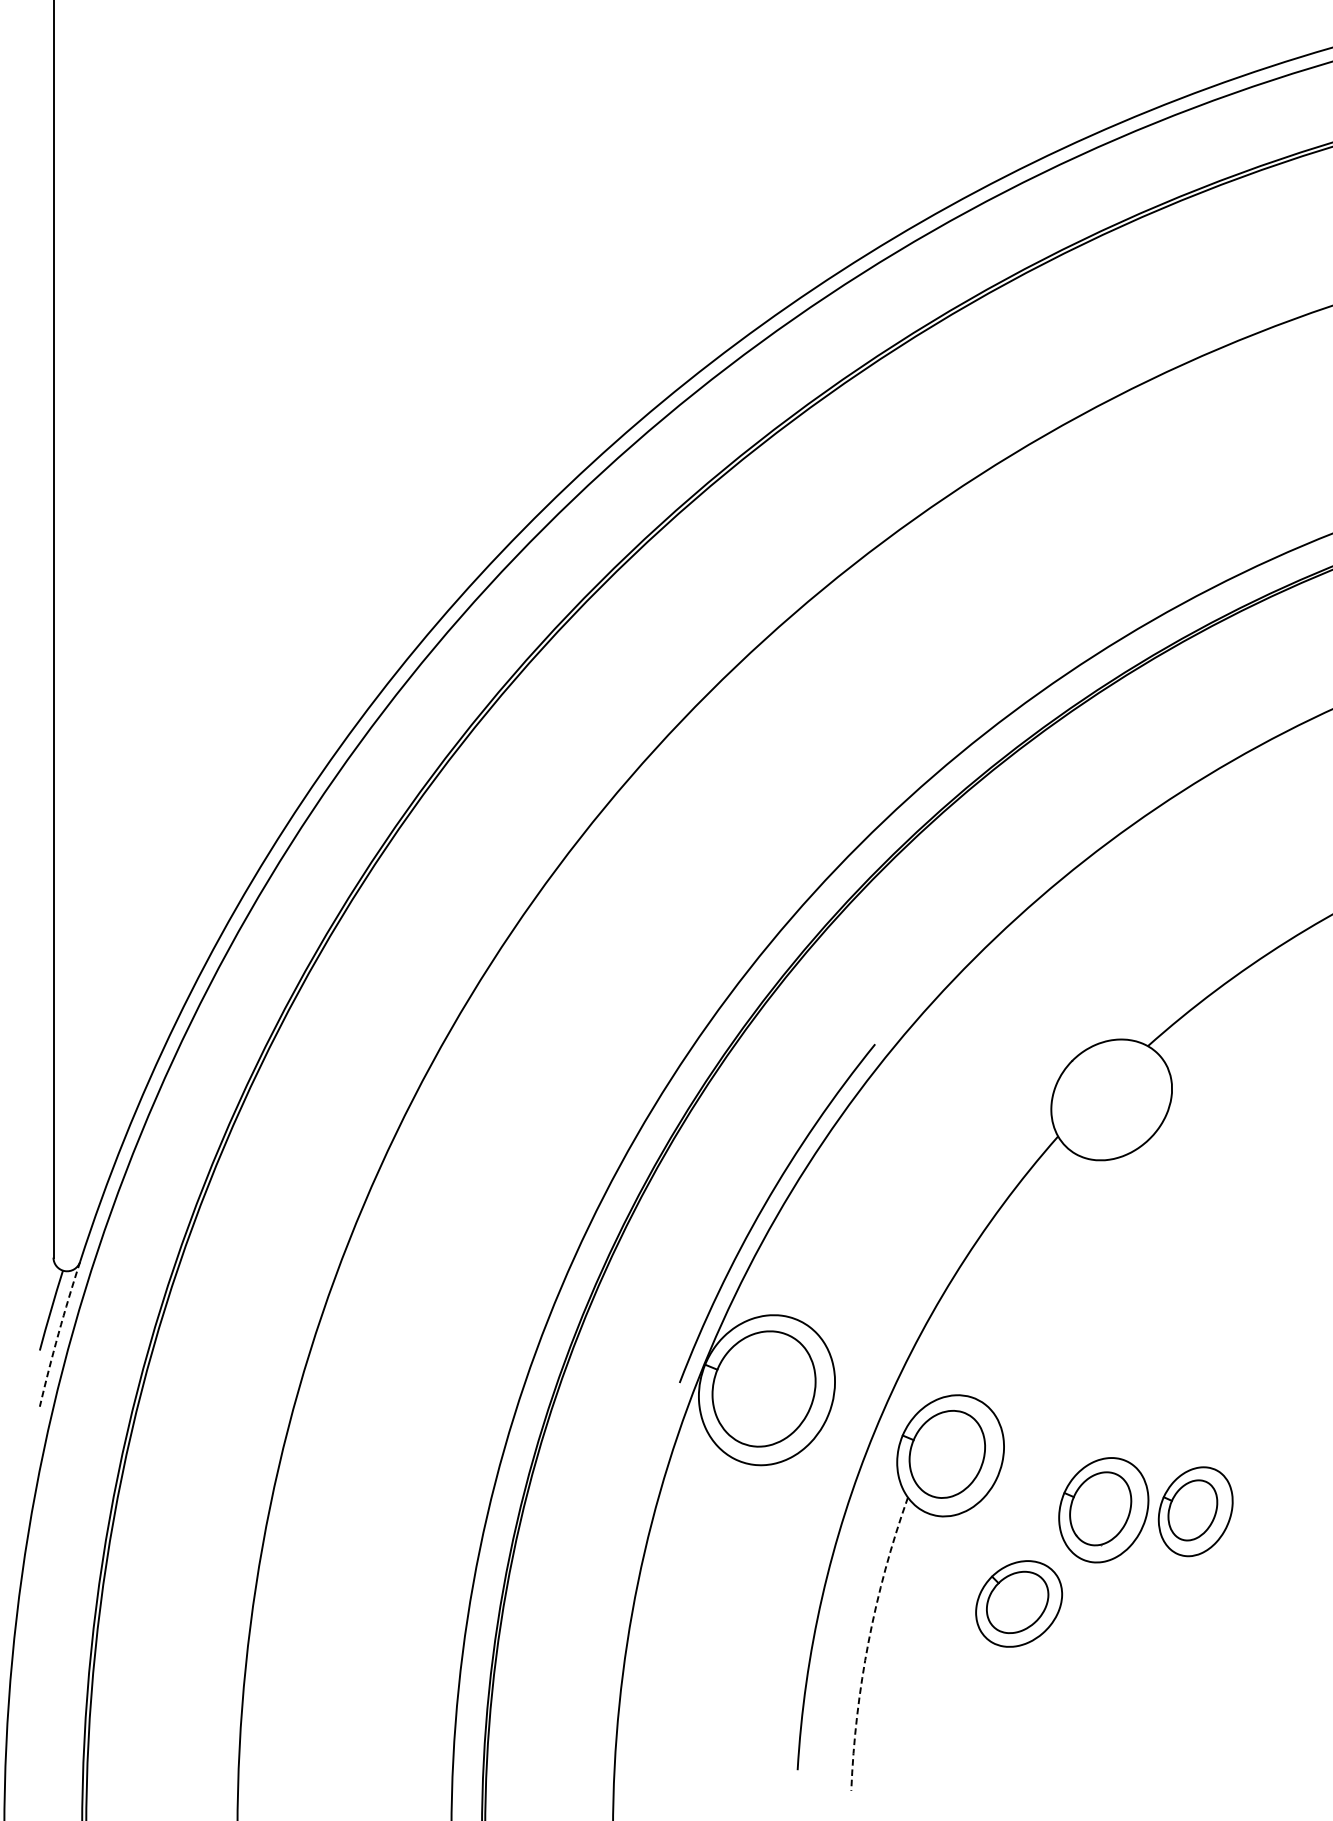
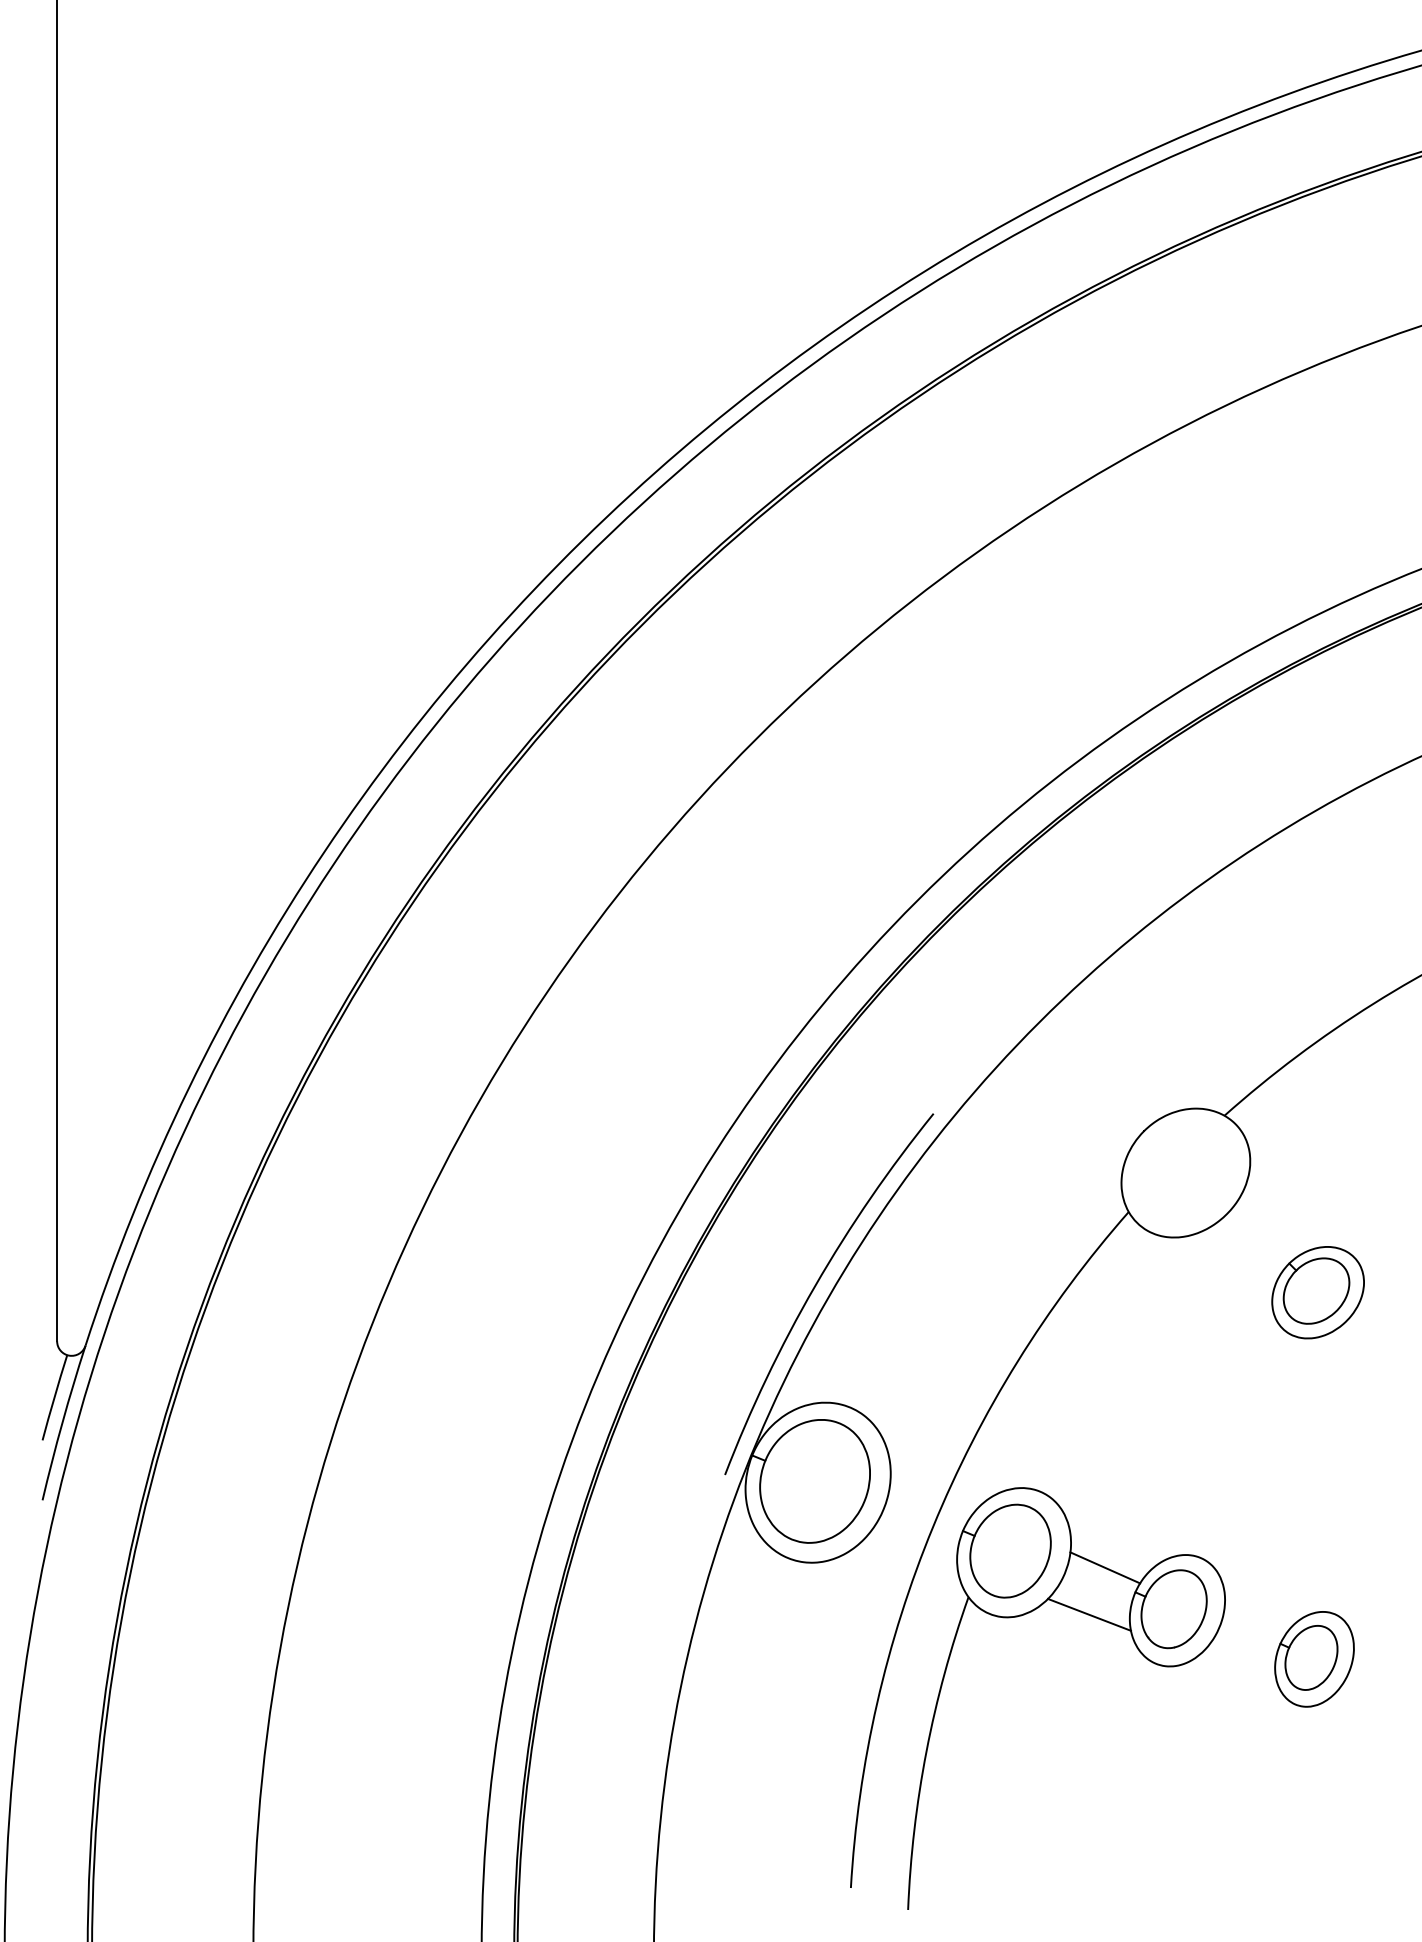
arc: (58, 1333) -> (62, 1422), dashed -> solid
line: (1036, 1469) -> (1105, 1567), added
part: (1195, 1511) -> (1314, 1659), moved
line: (1021, 1513) -> (1089, 1614), added
part: (1018, 1603) -> (1317, 1292), moved
arc: (868, 1642) -> (926, 1751), dashed -> solid

